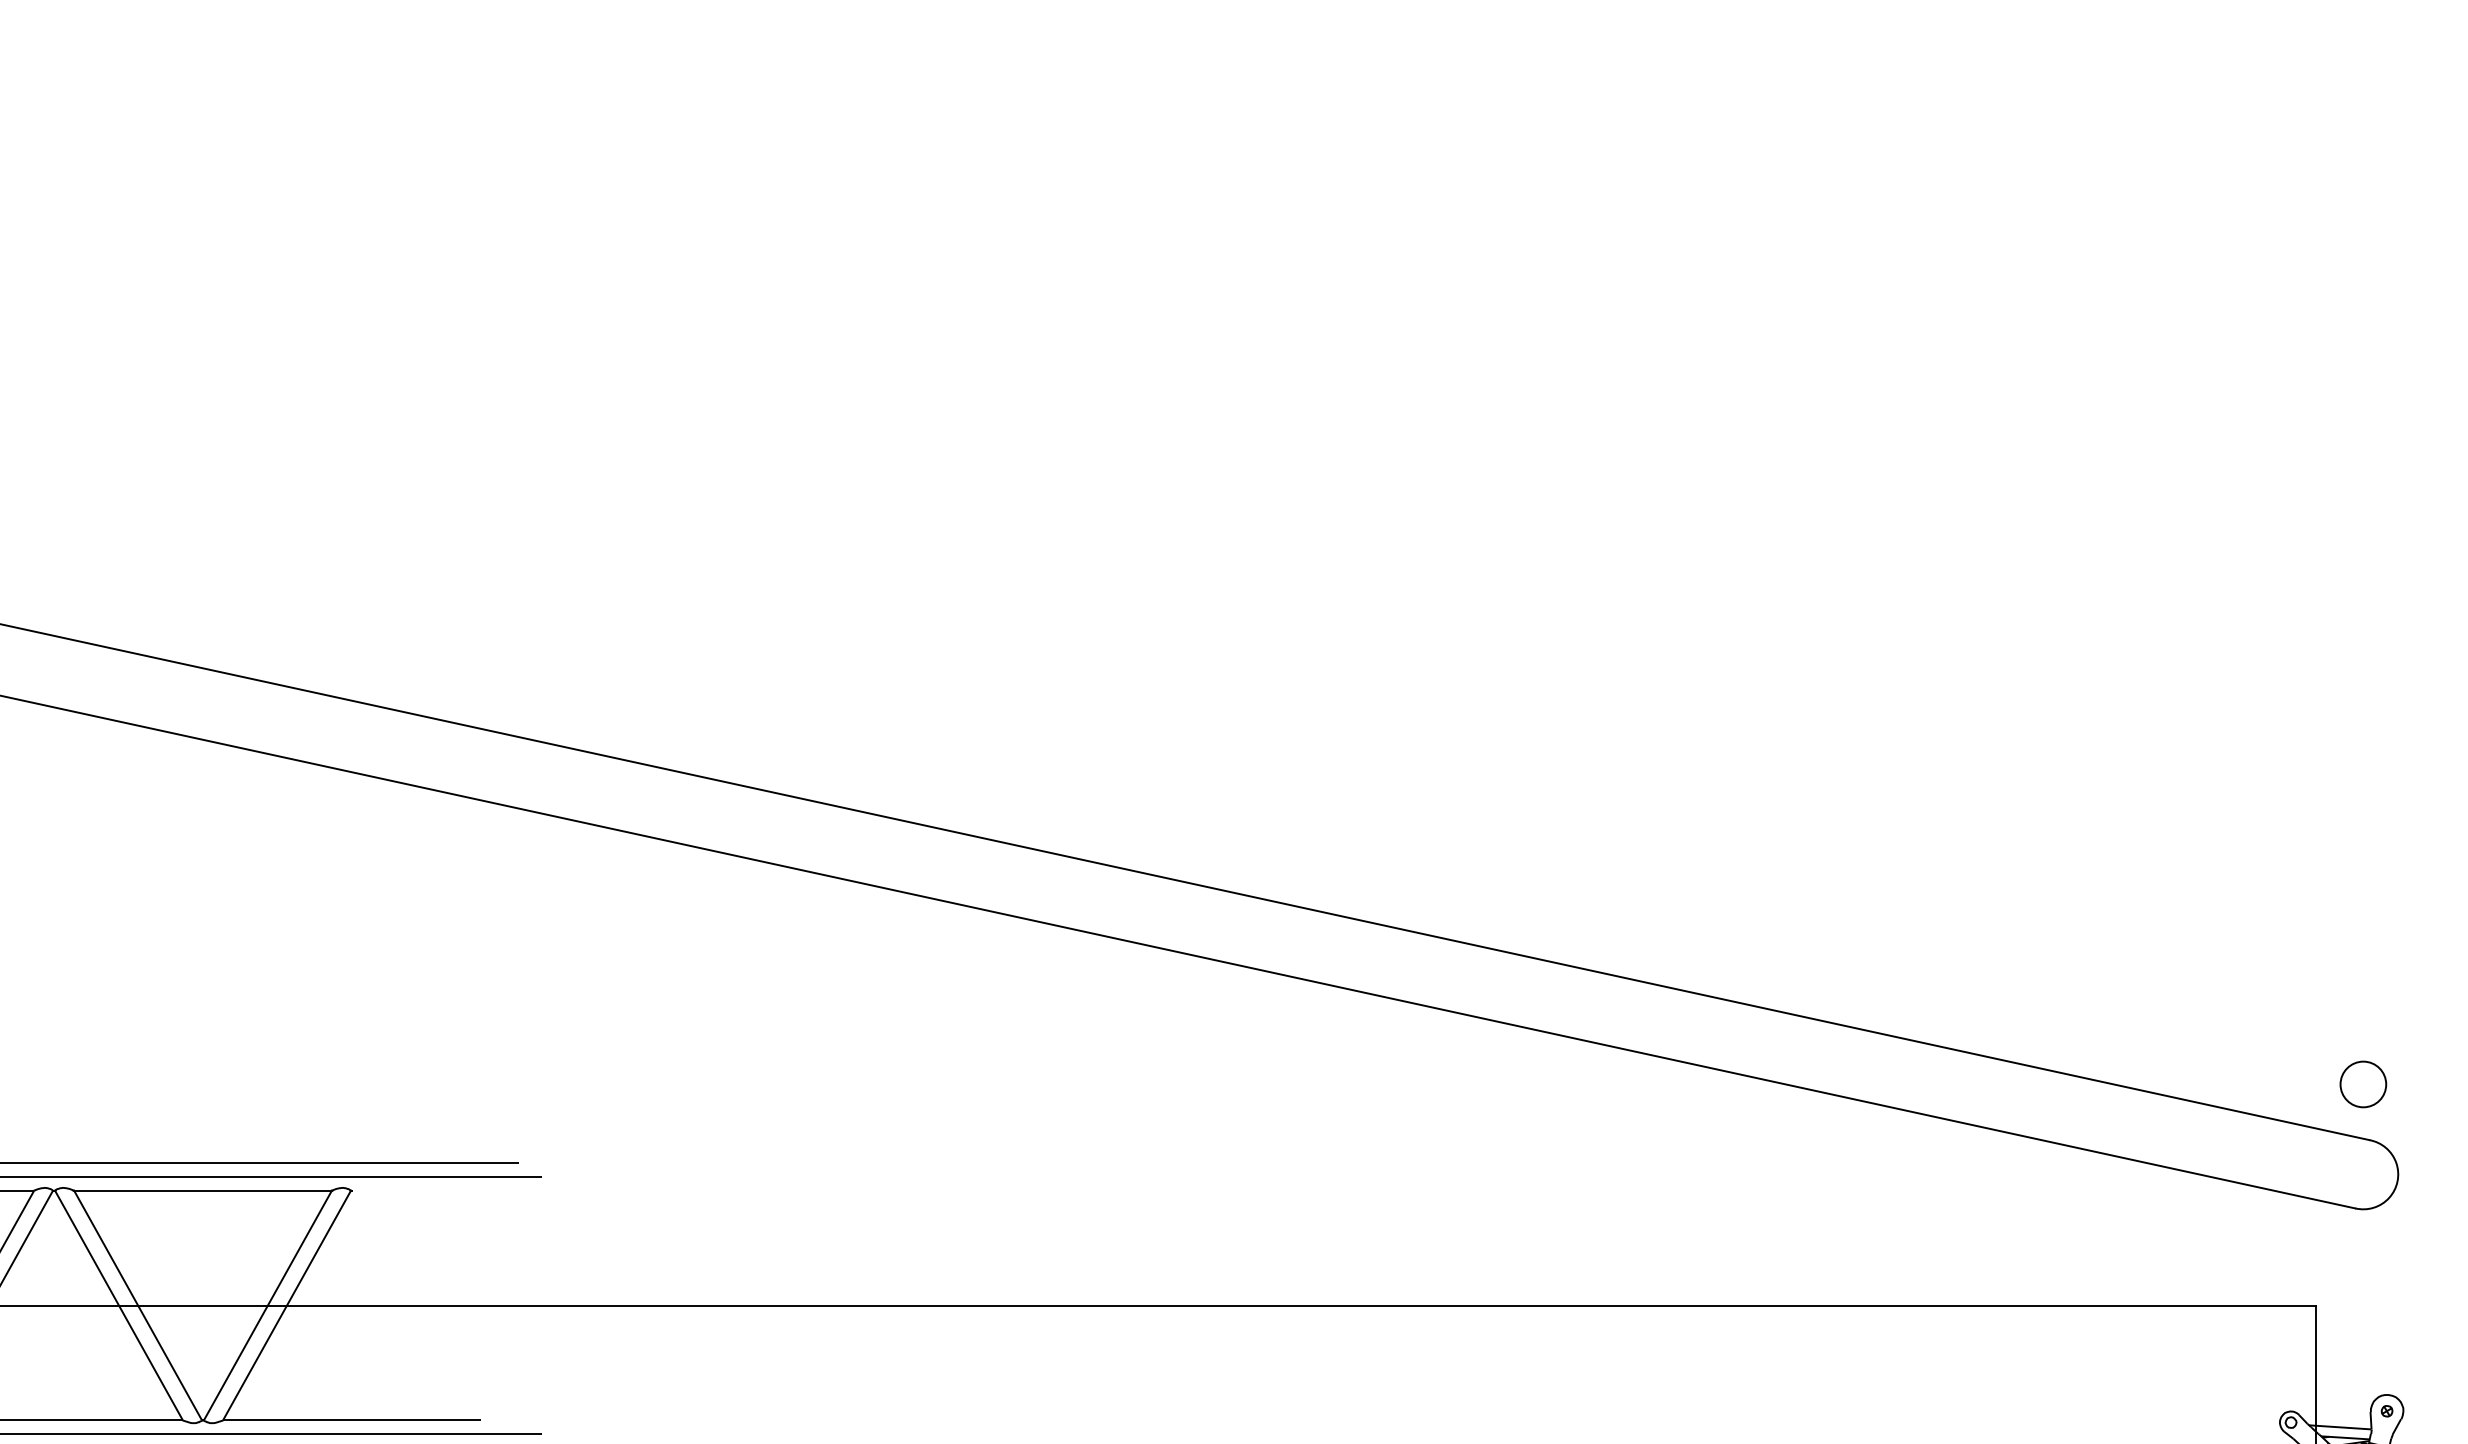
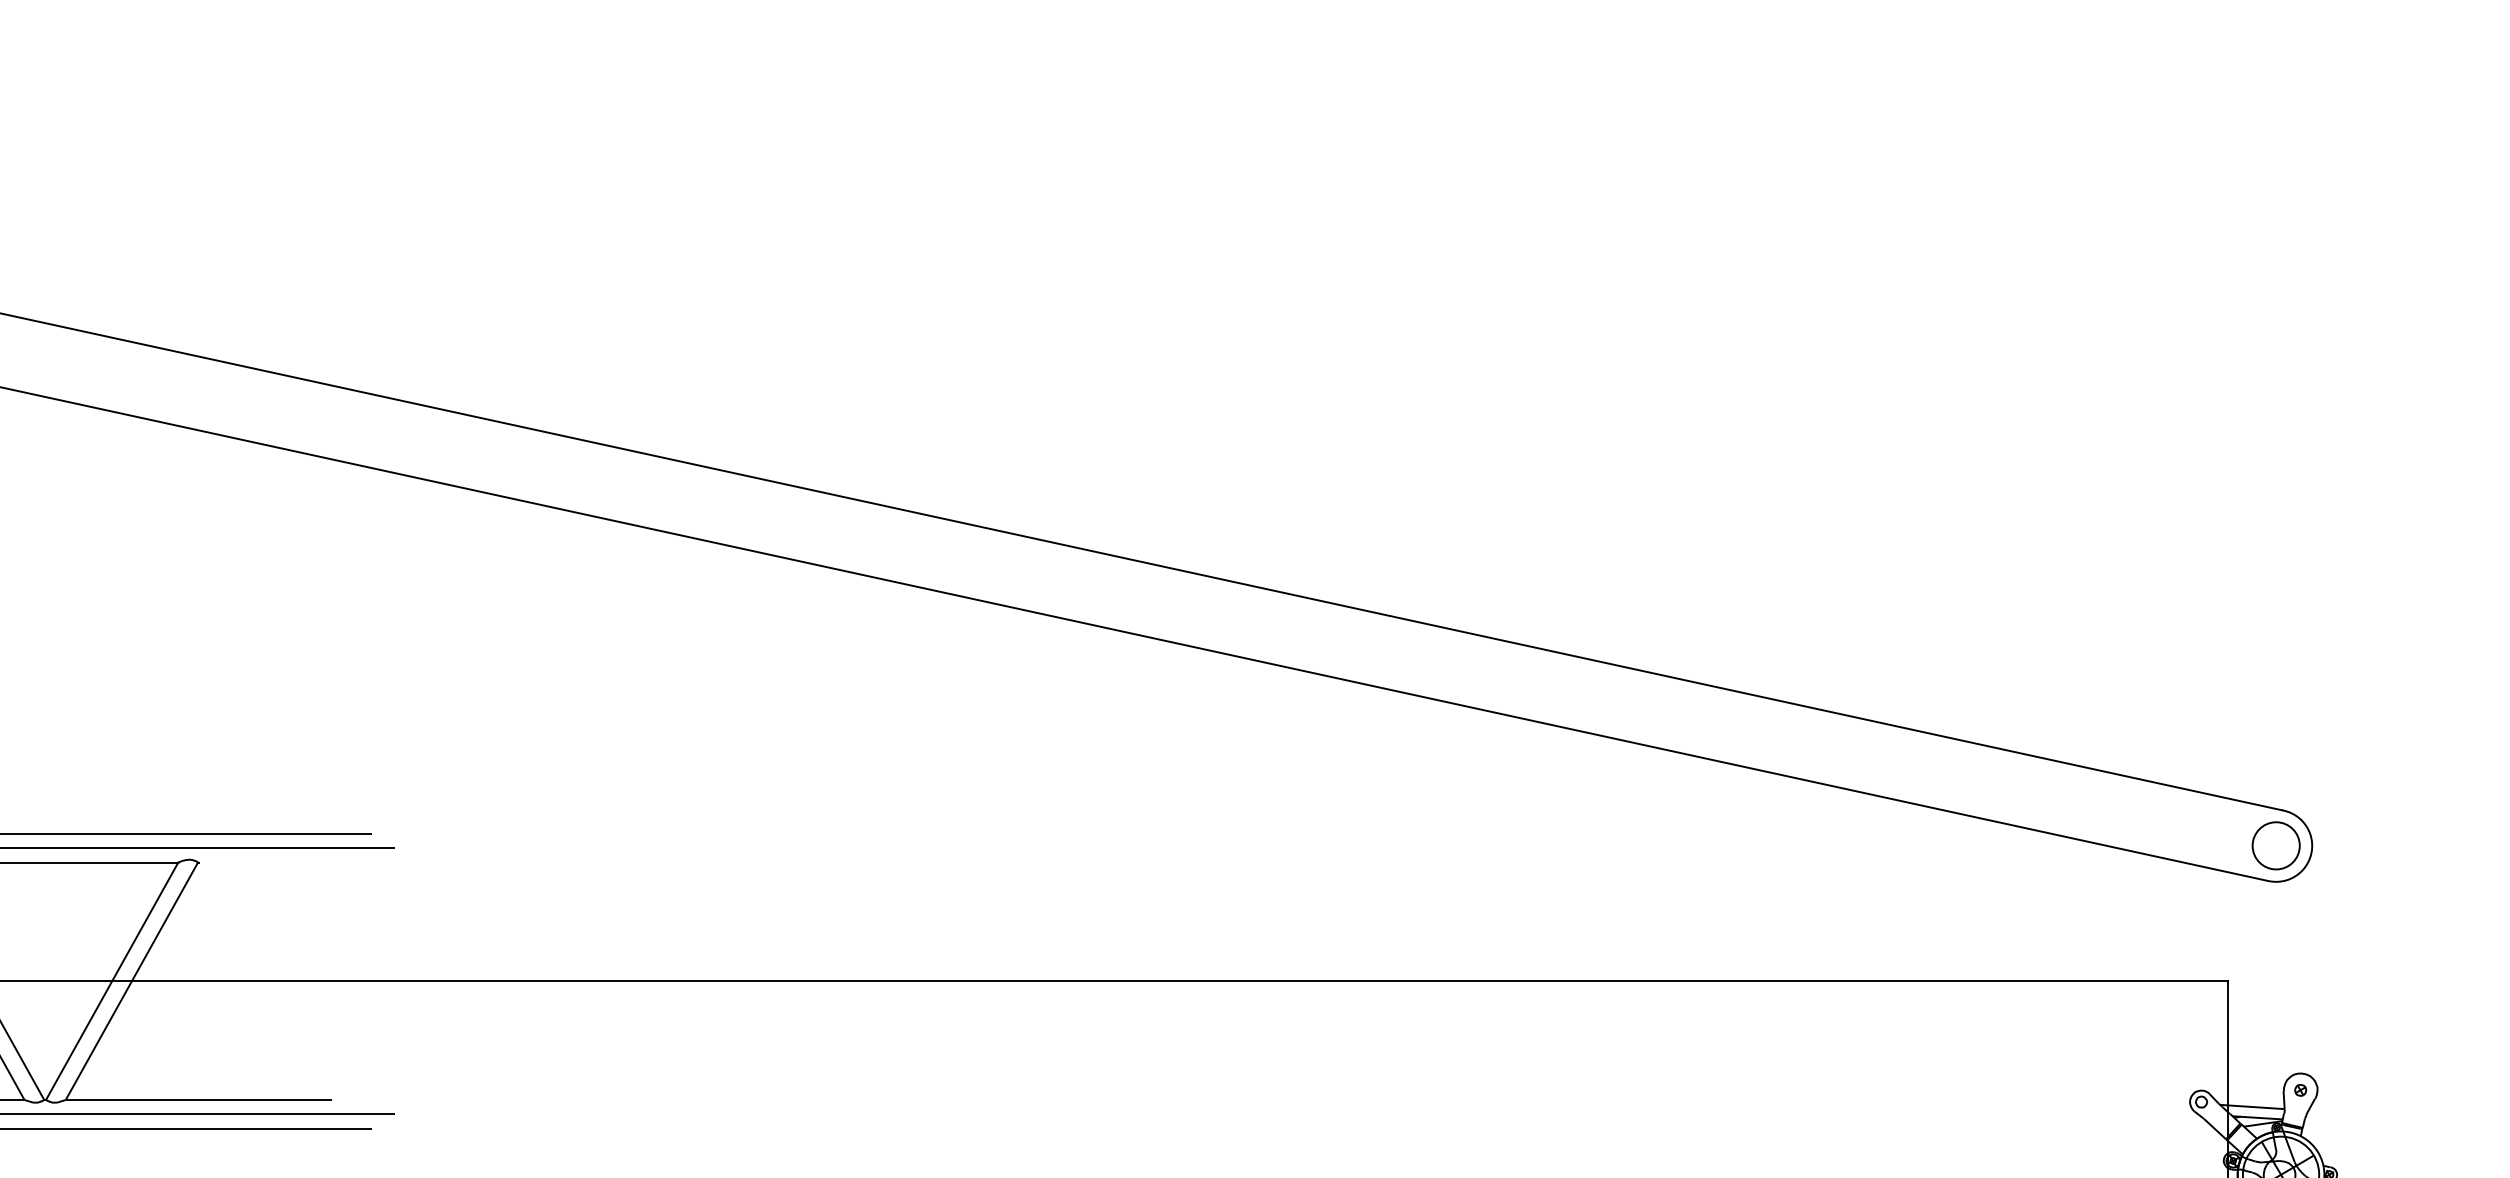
circle: (2363, 1084) -> (2276, 845), moved

